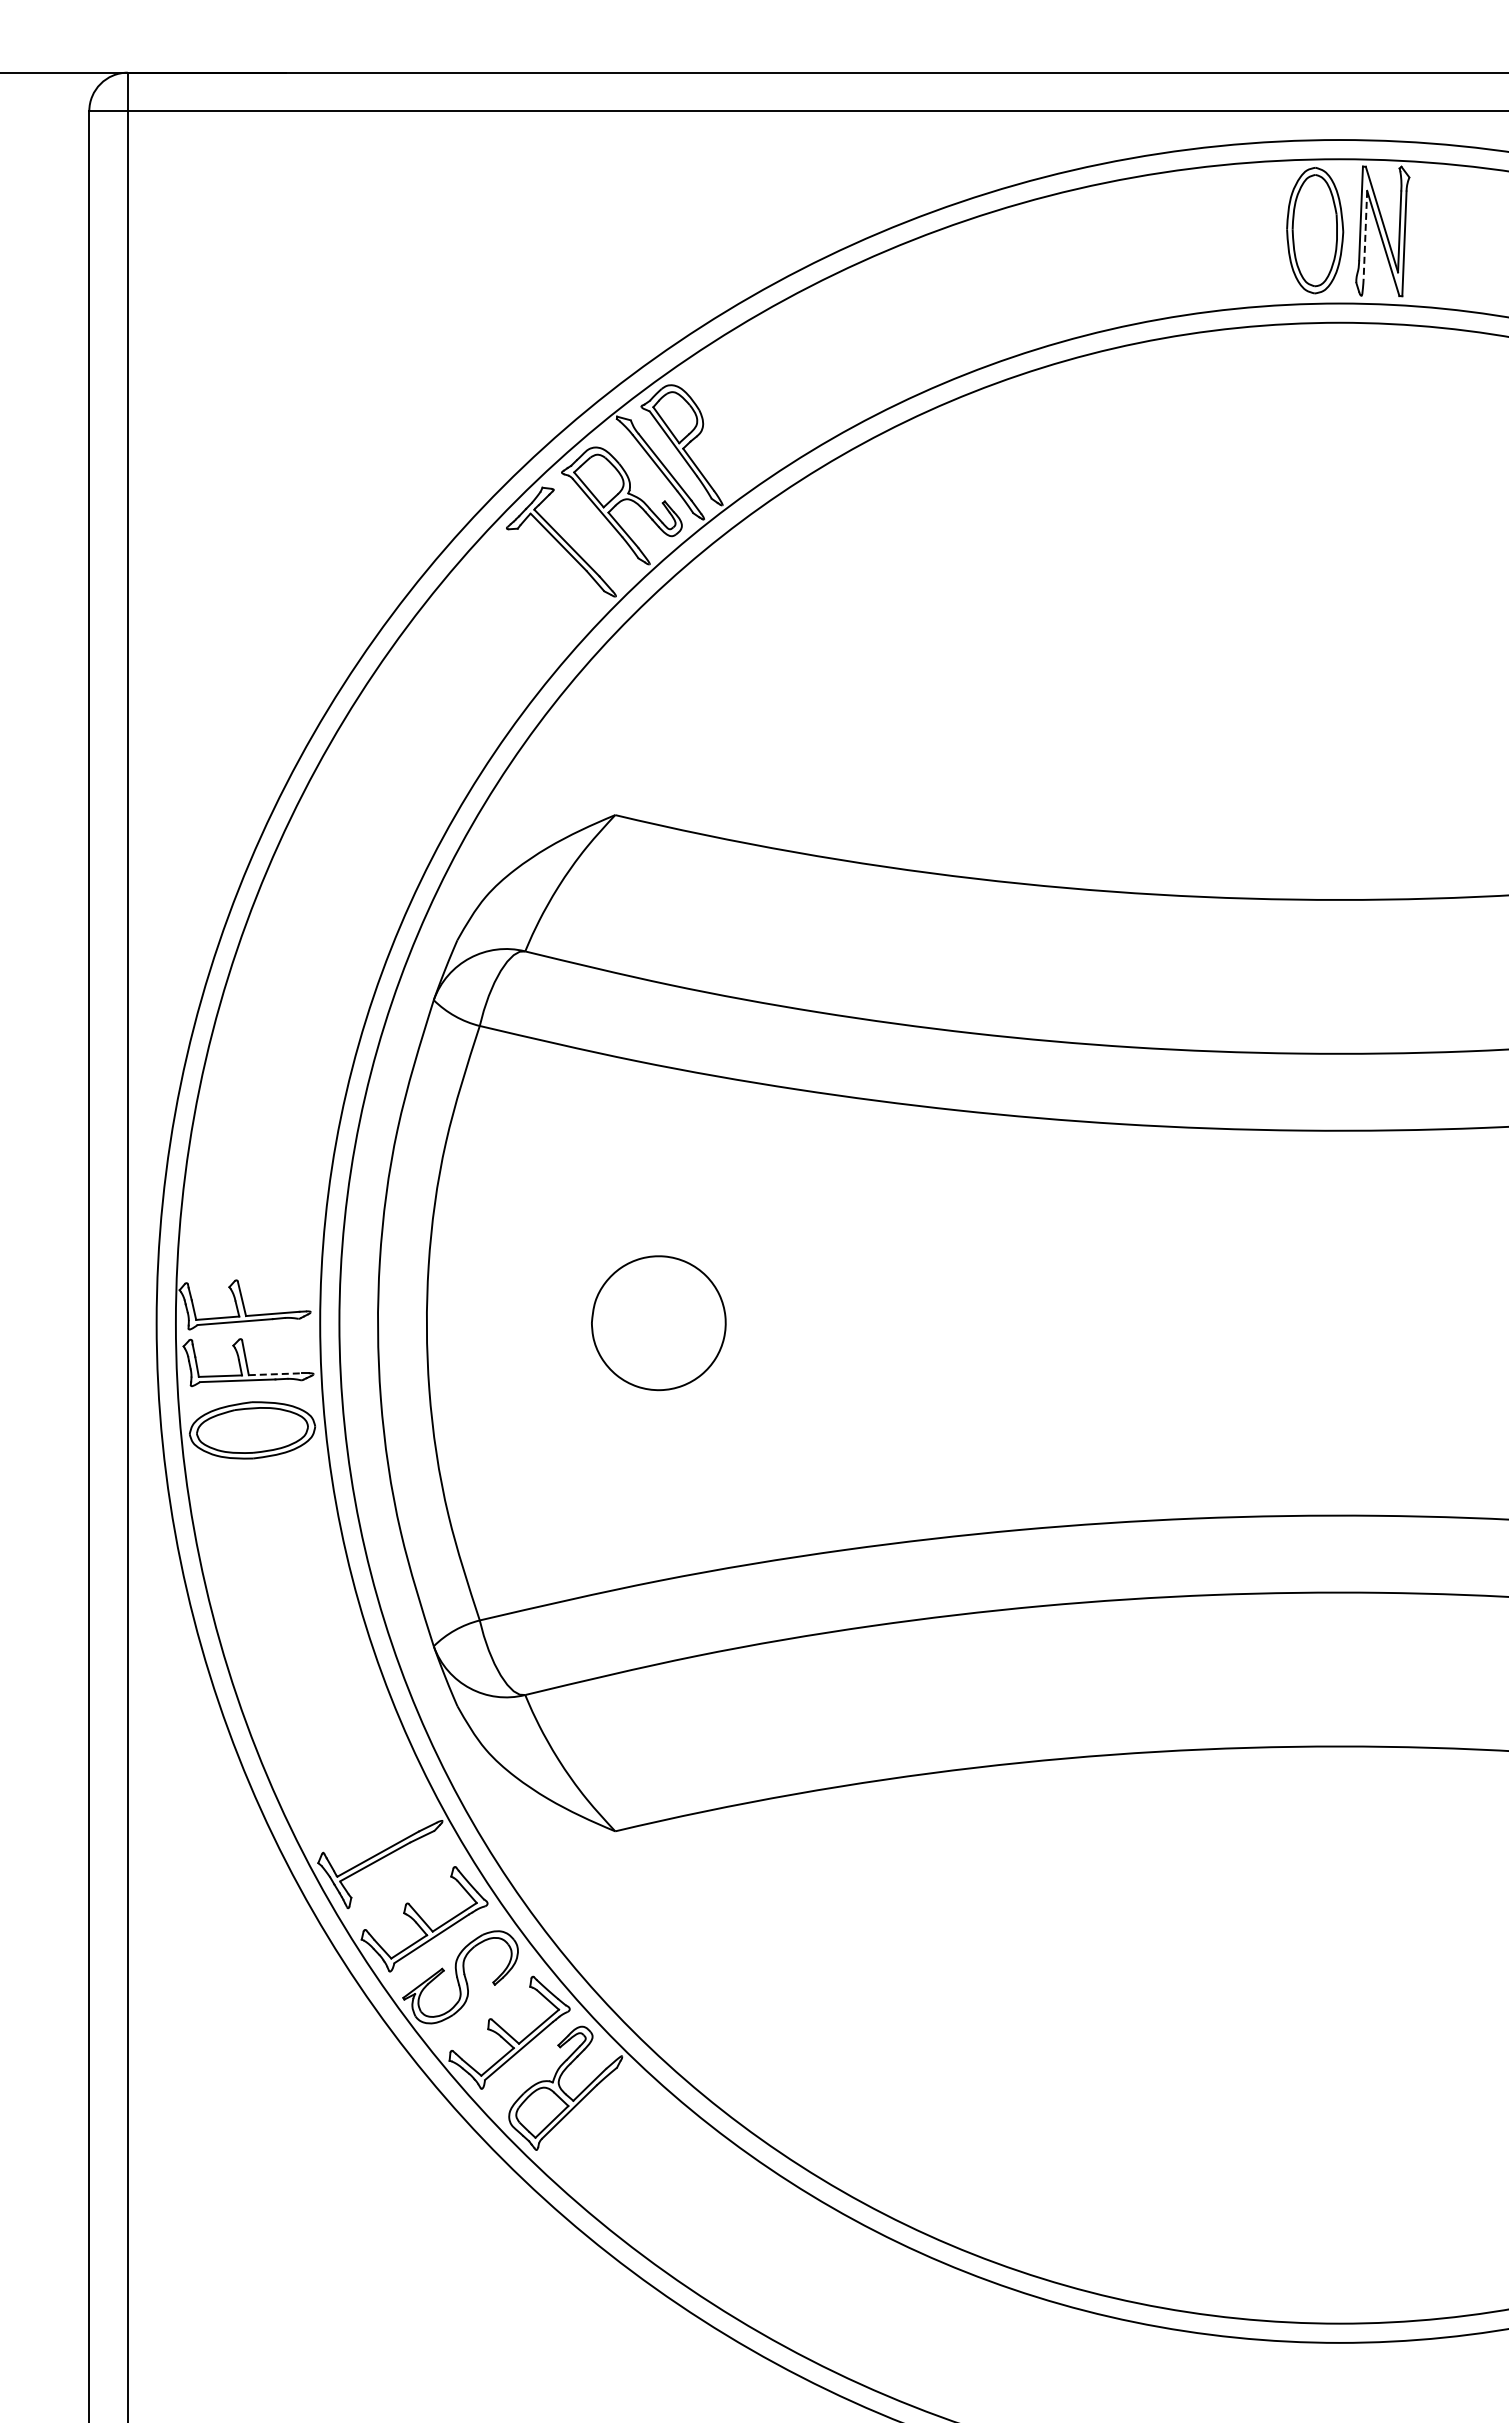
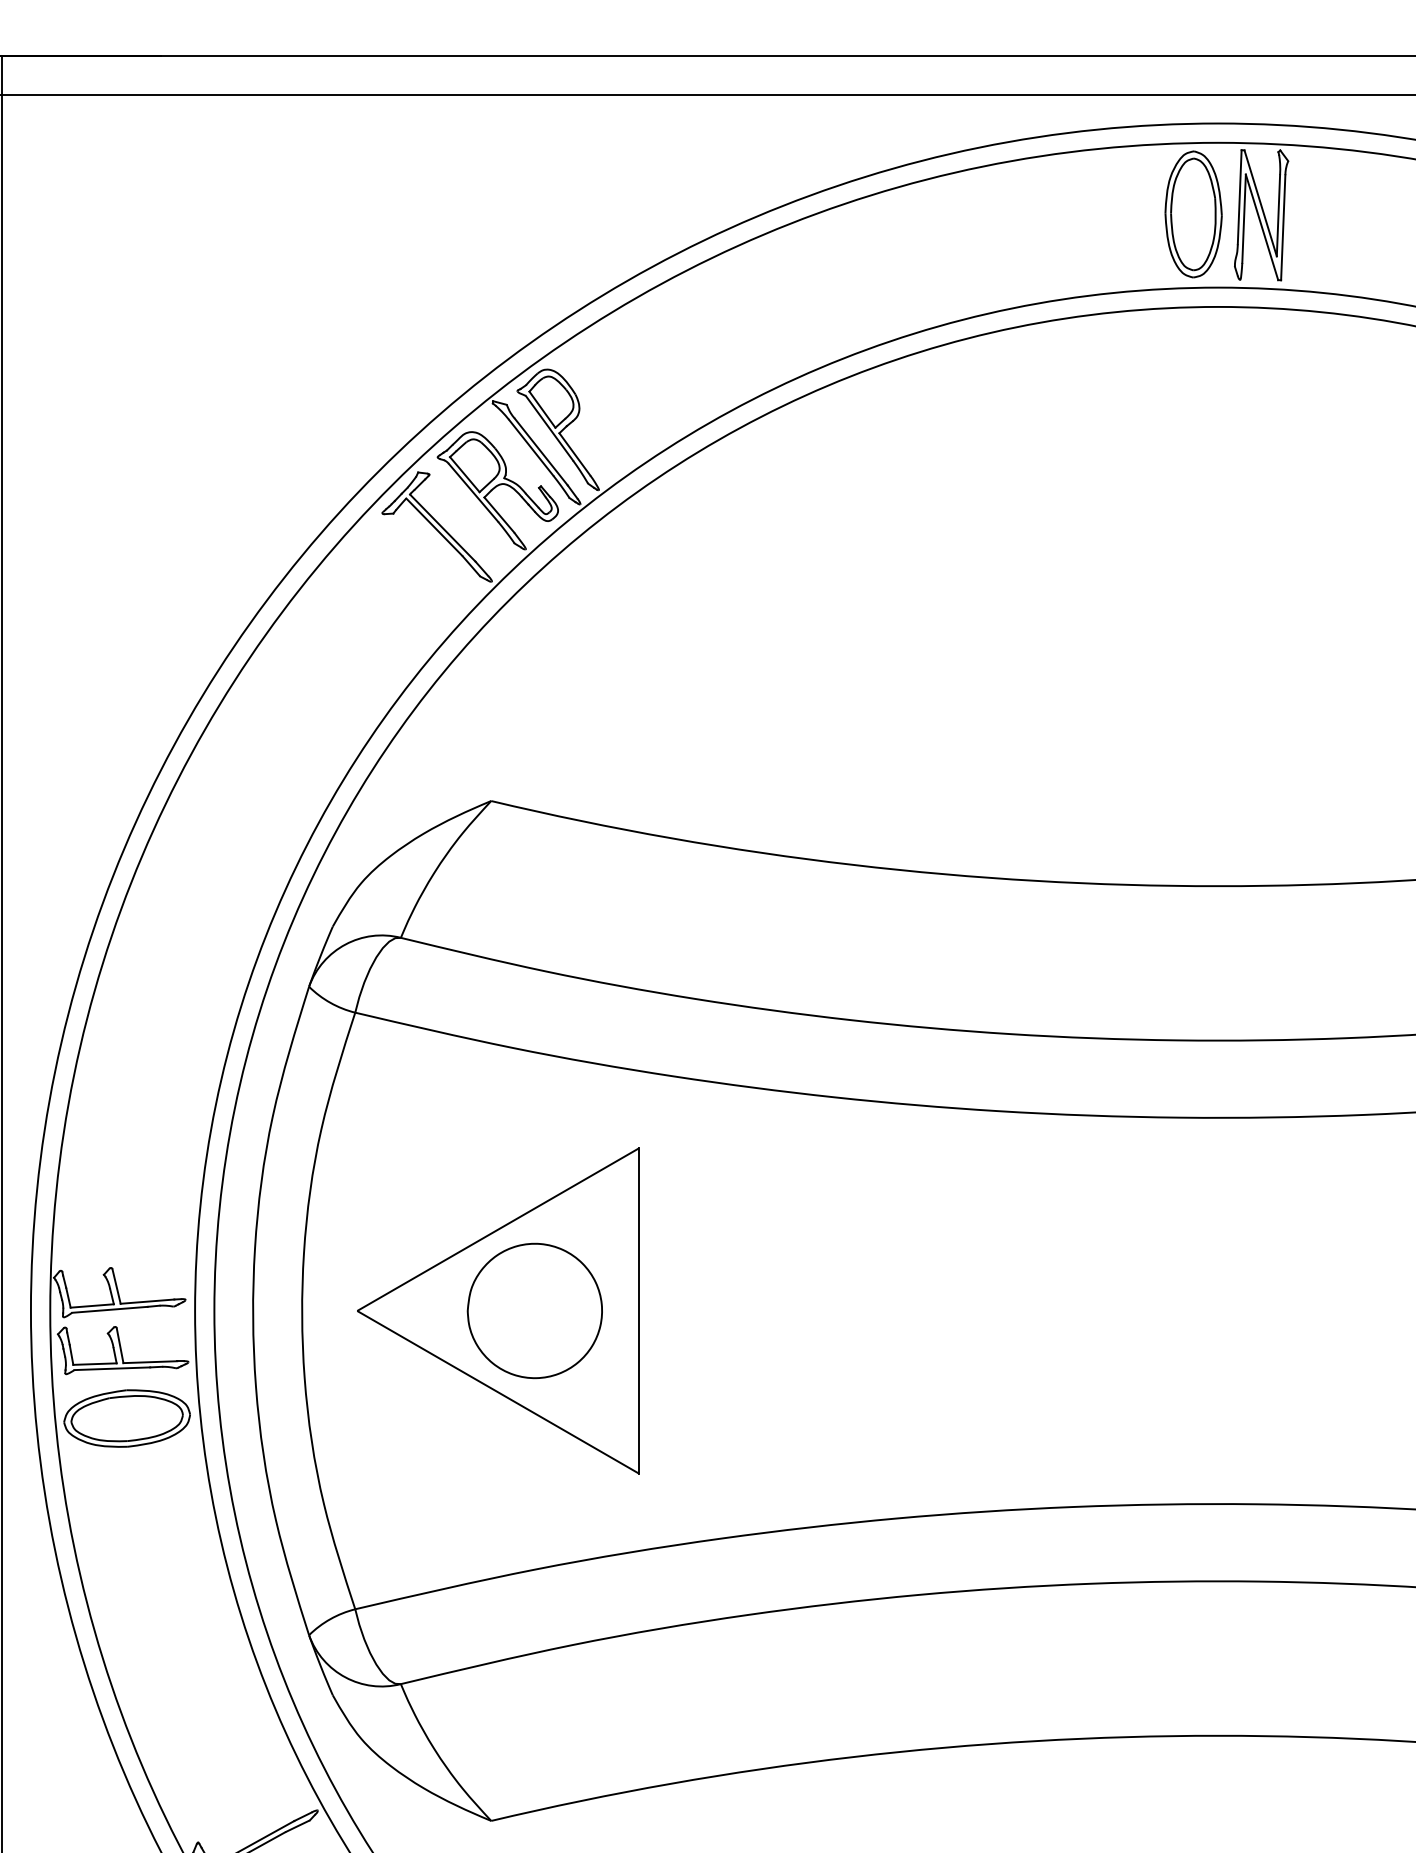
line: (1365, 235) -> (1244, 219), dashed -> solid
part: (622, 1322) -> (498, 1310), added
line: (275, 1374) -> (150, 1362), dashed -> solid

